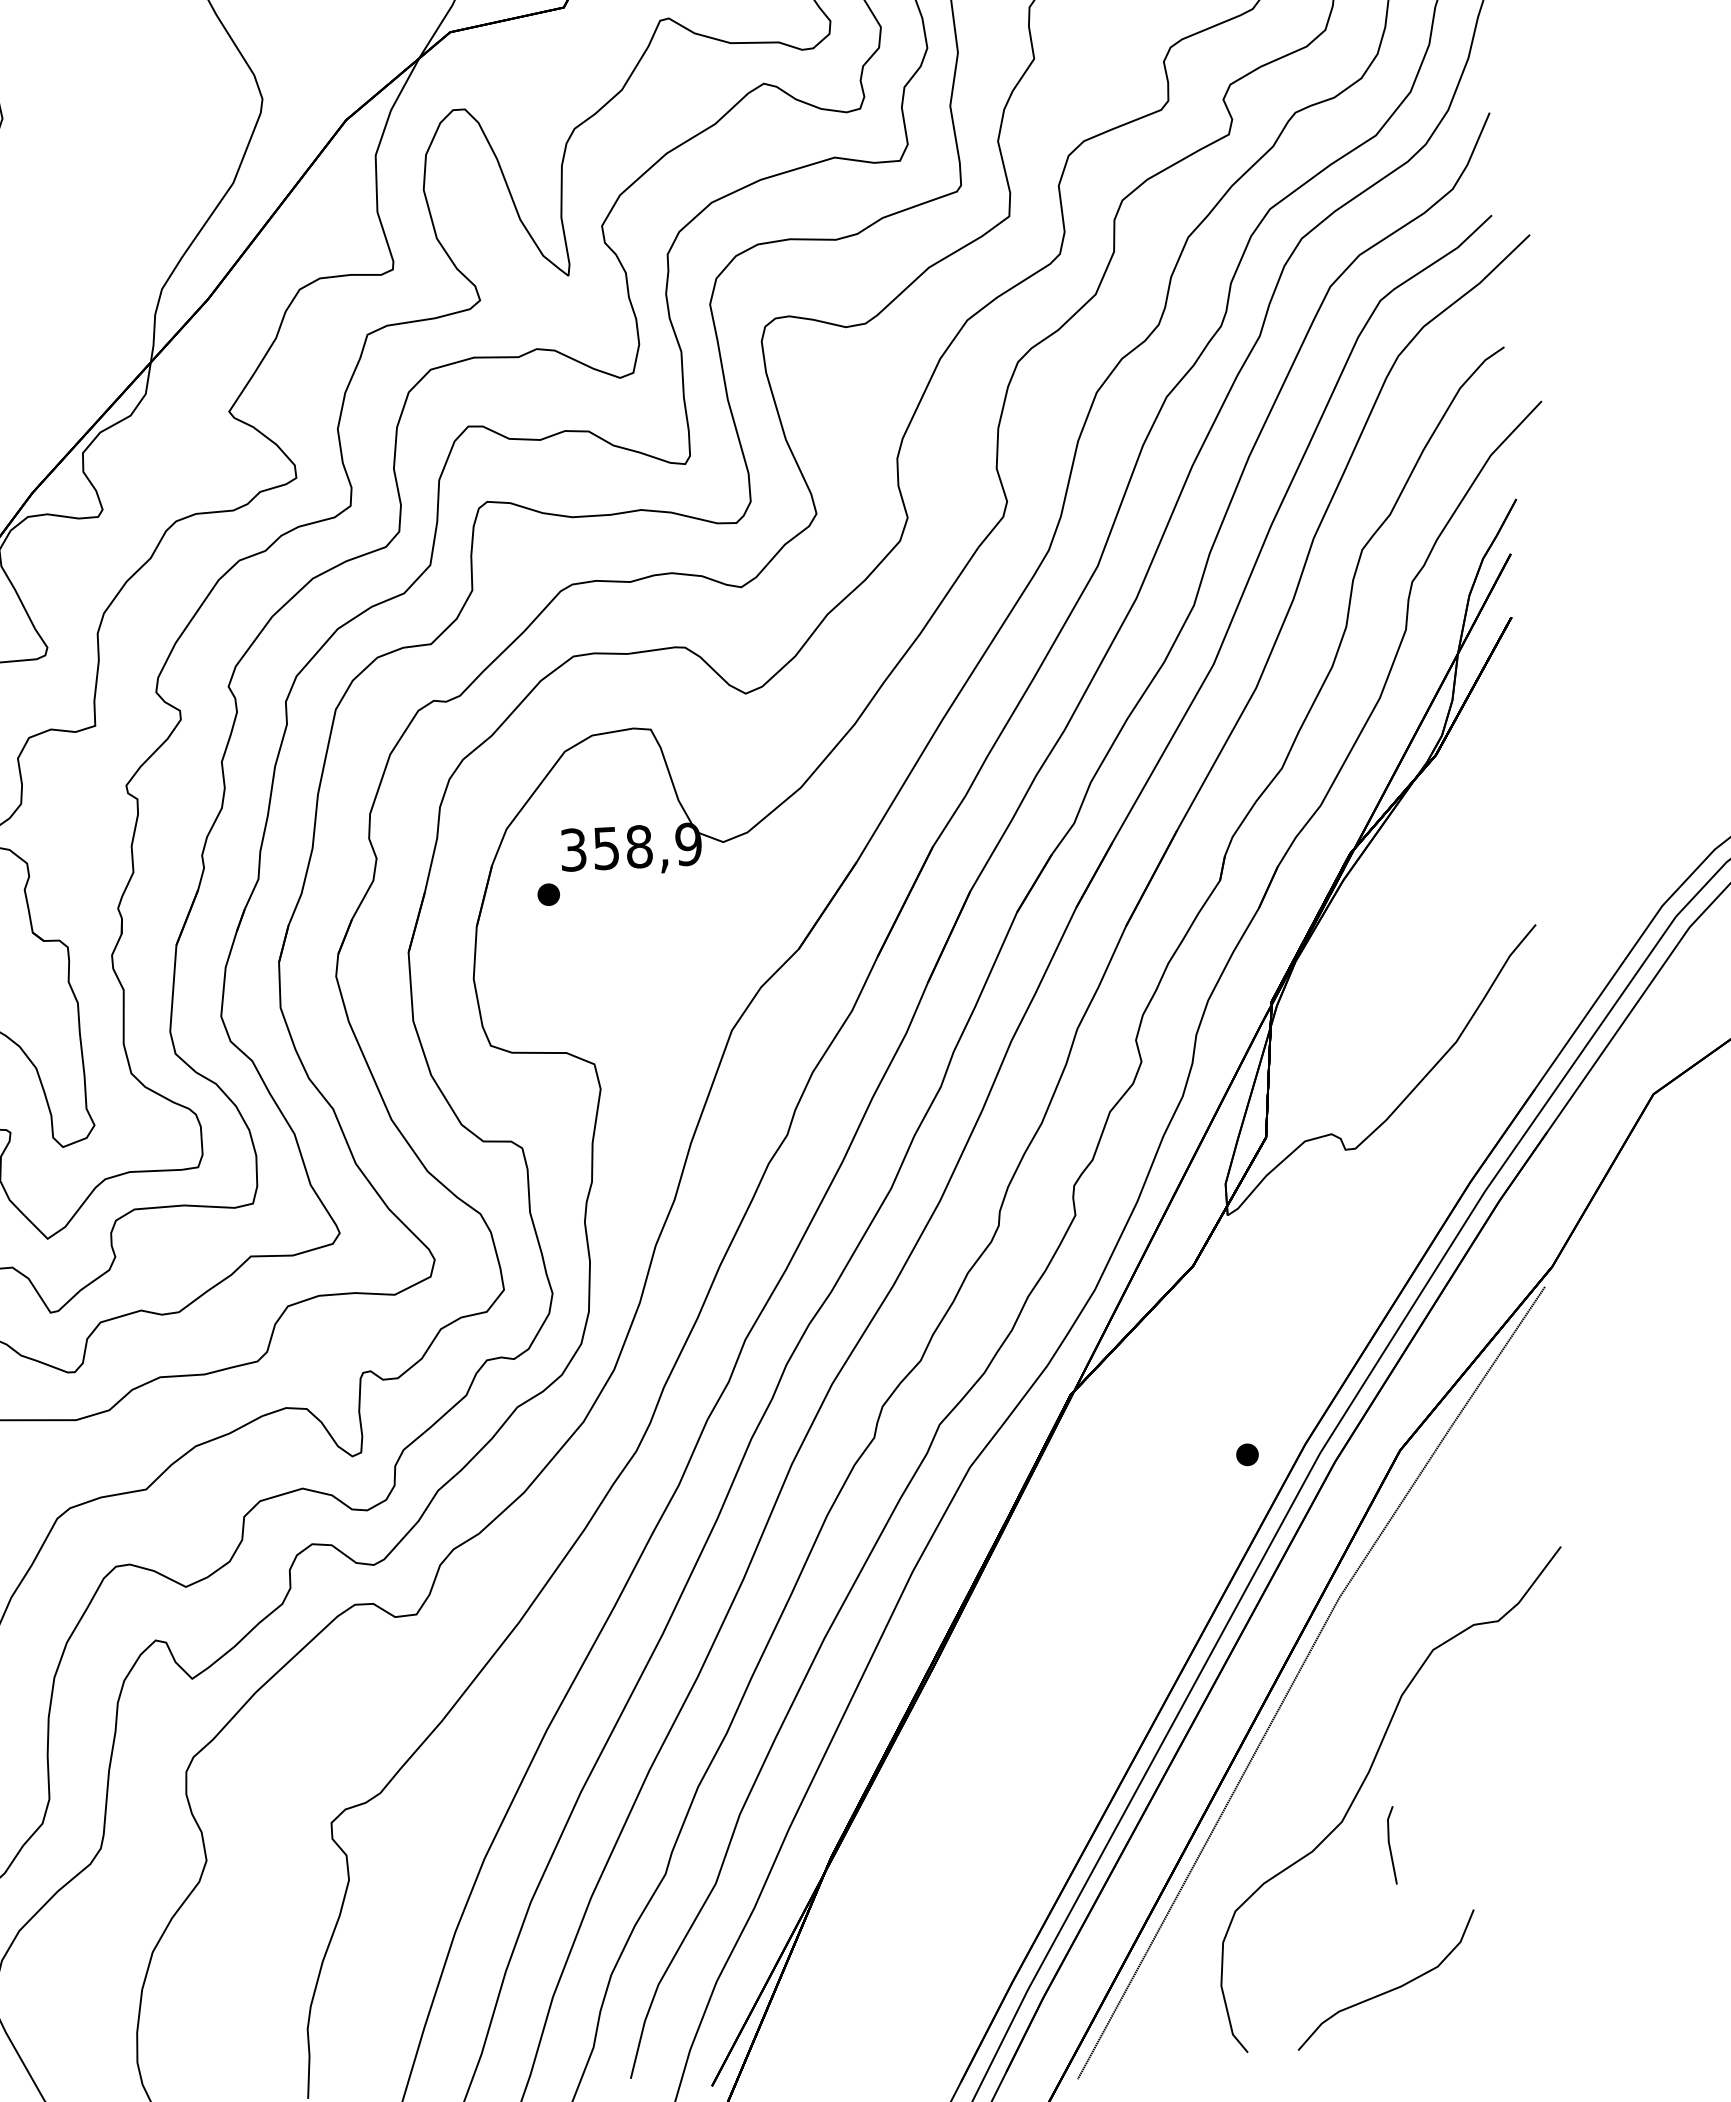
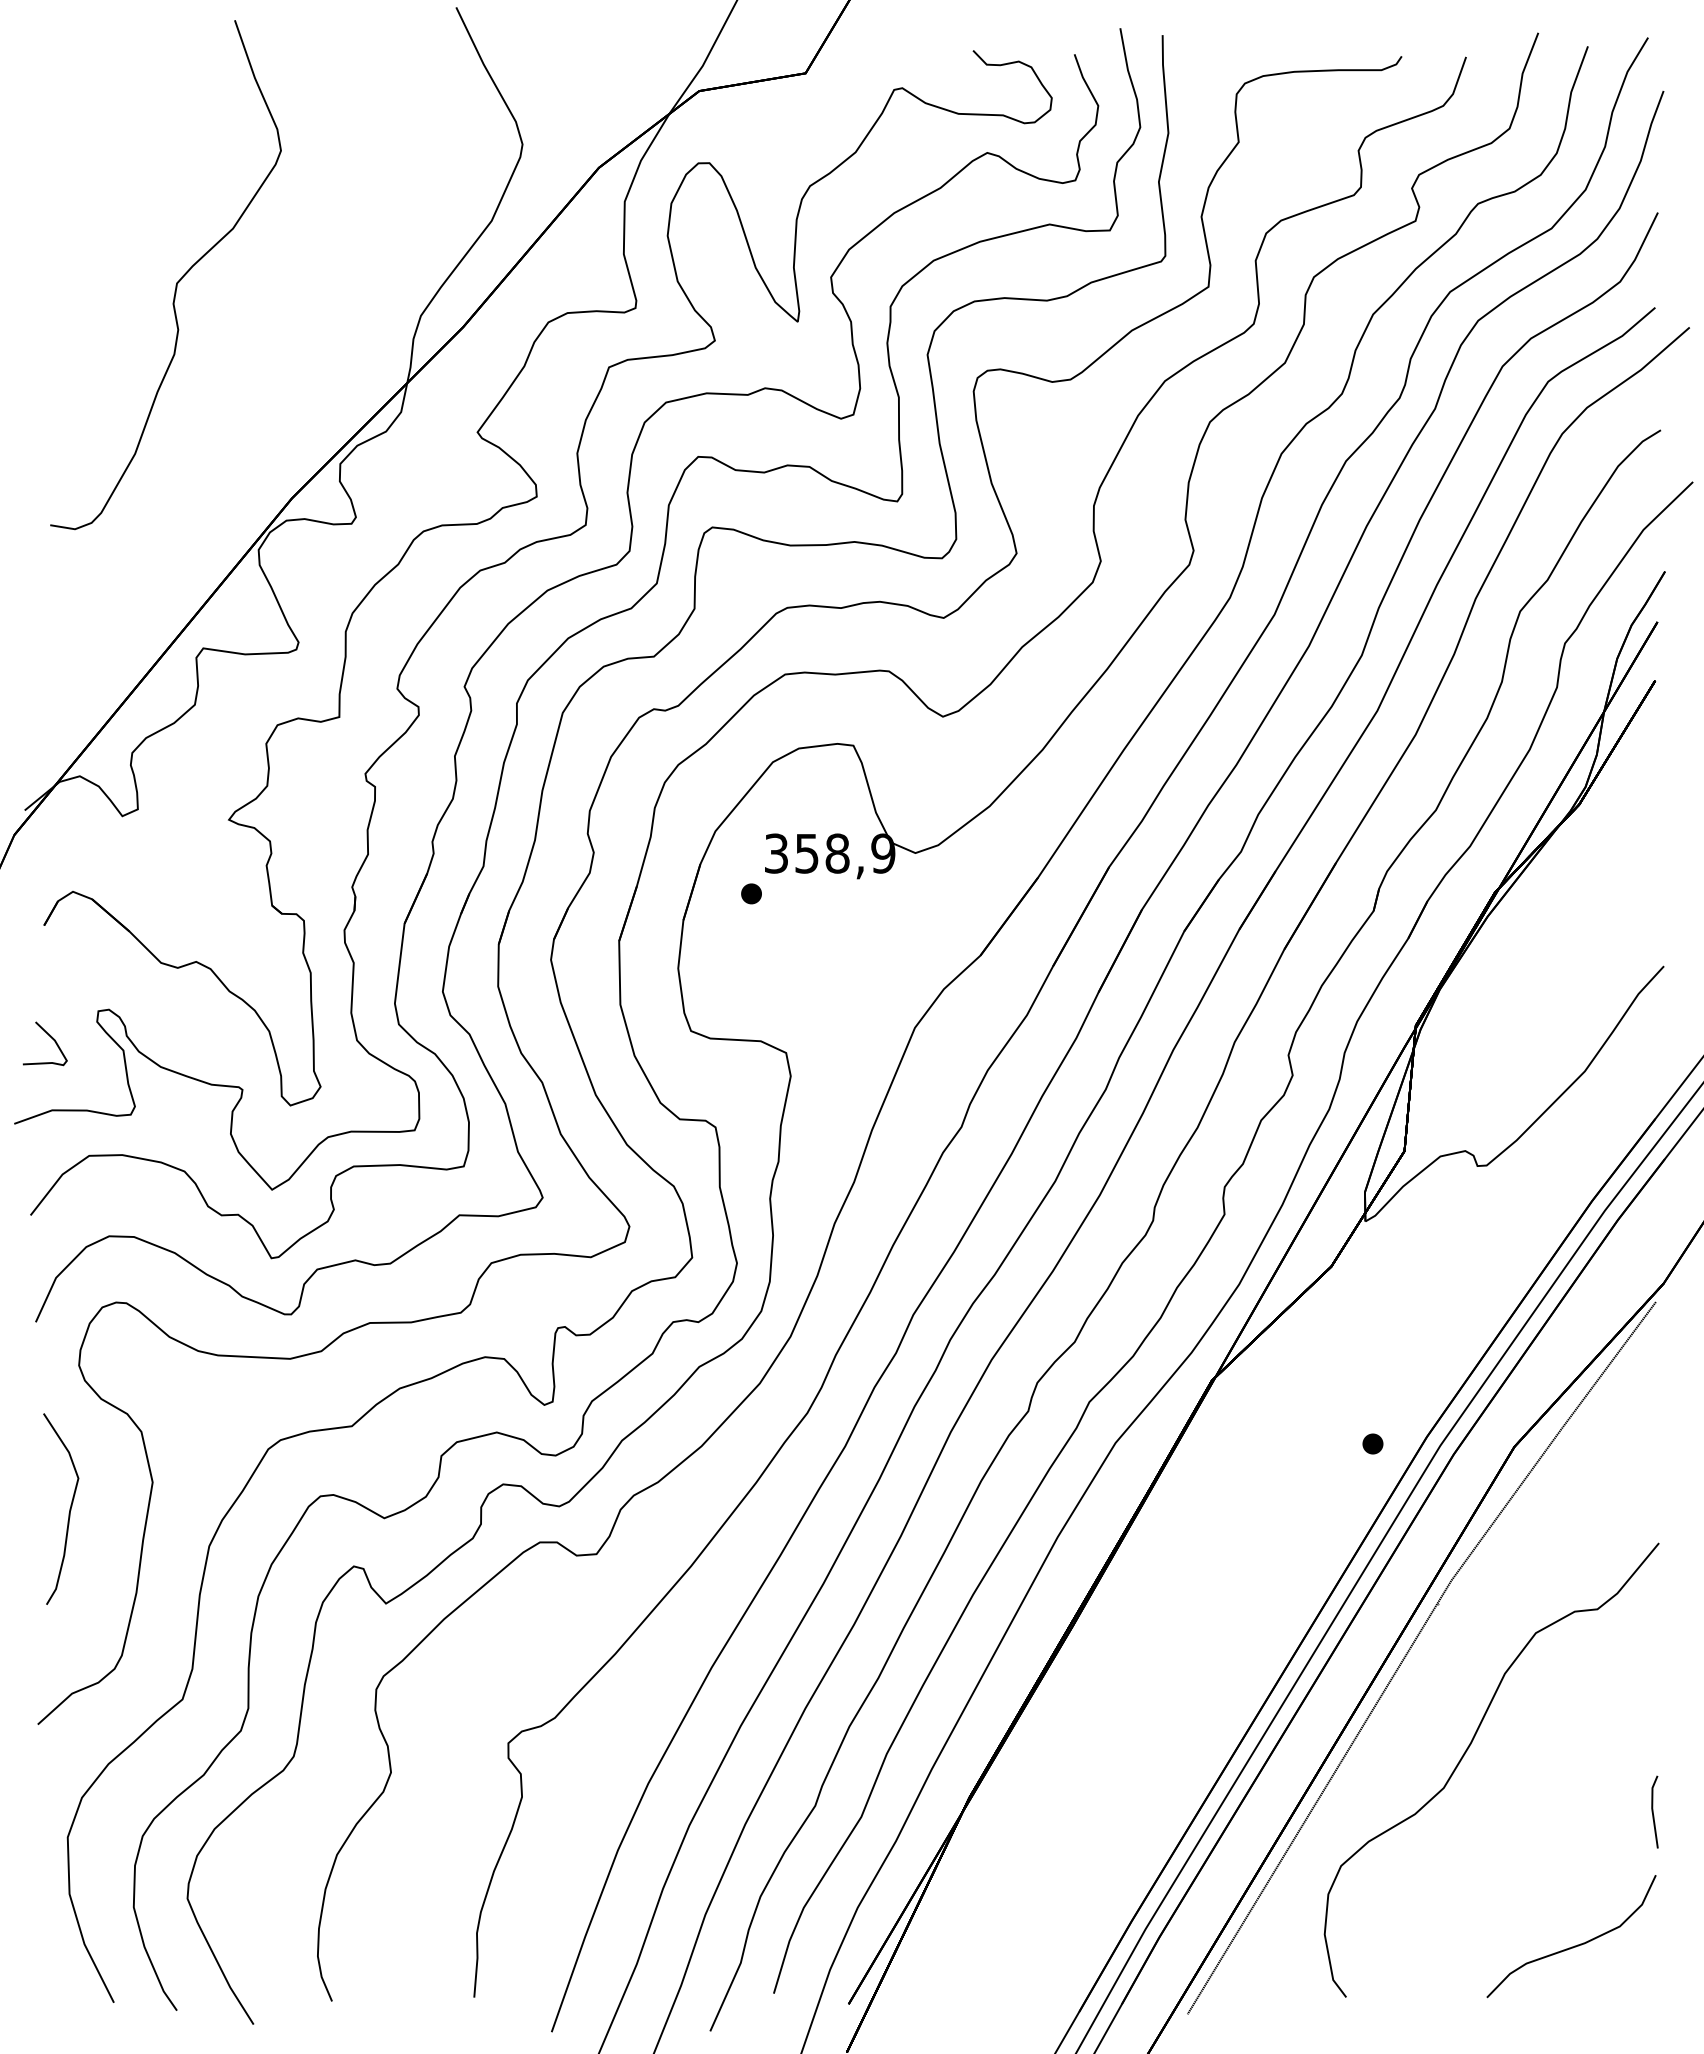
line: (1390, 1844) -> (1653, 1811), moved
curve: (1389, 1989) -> (1574, 1945), moved

